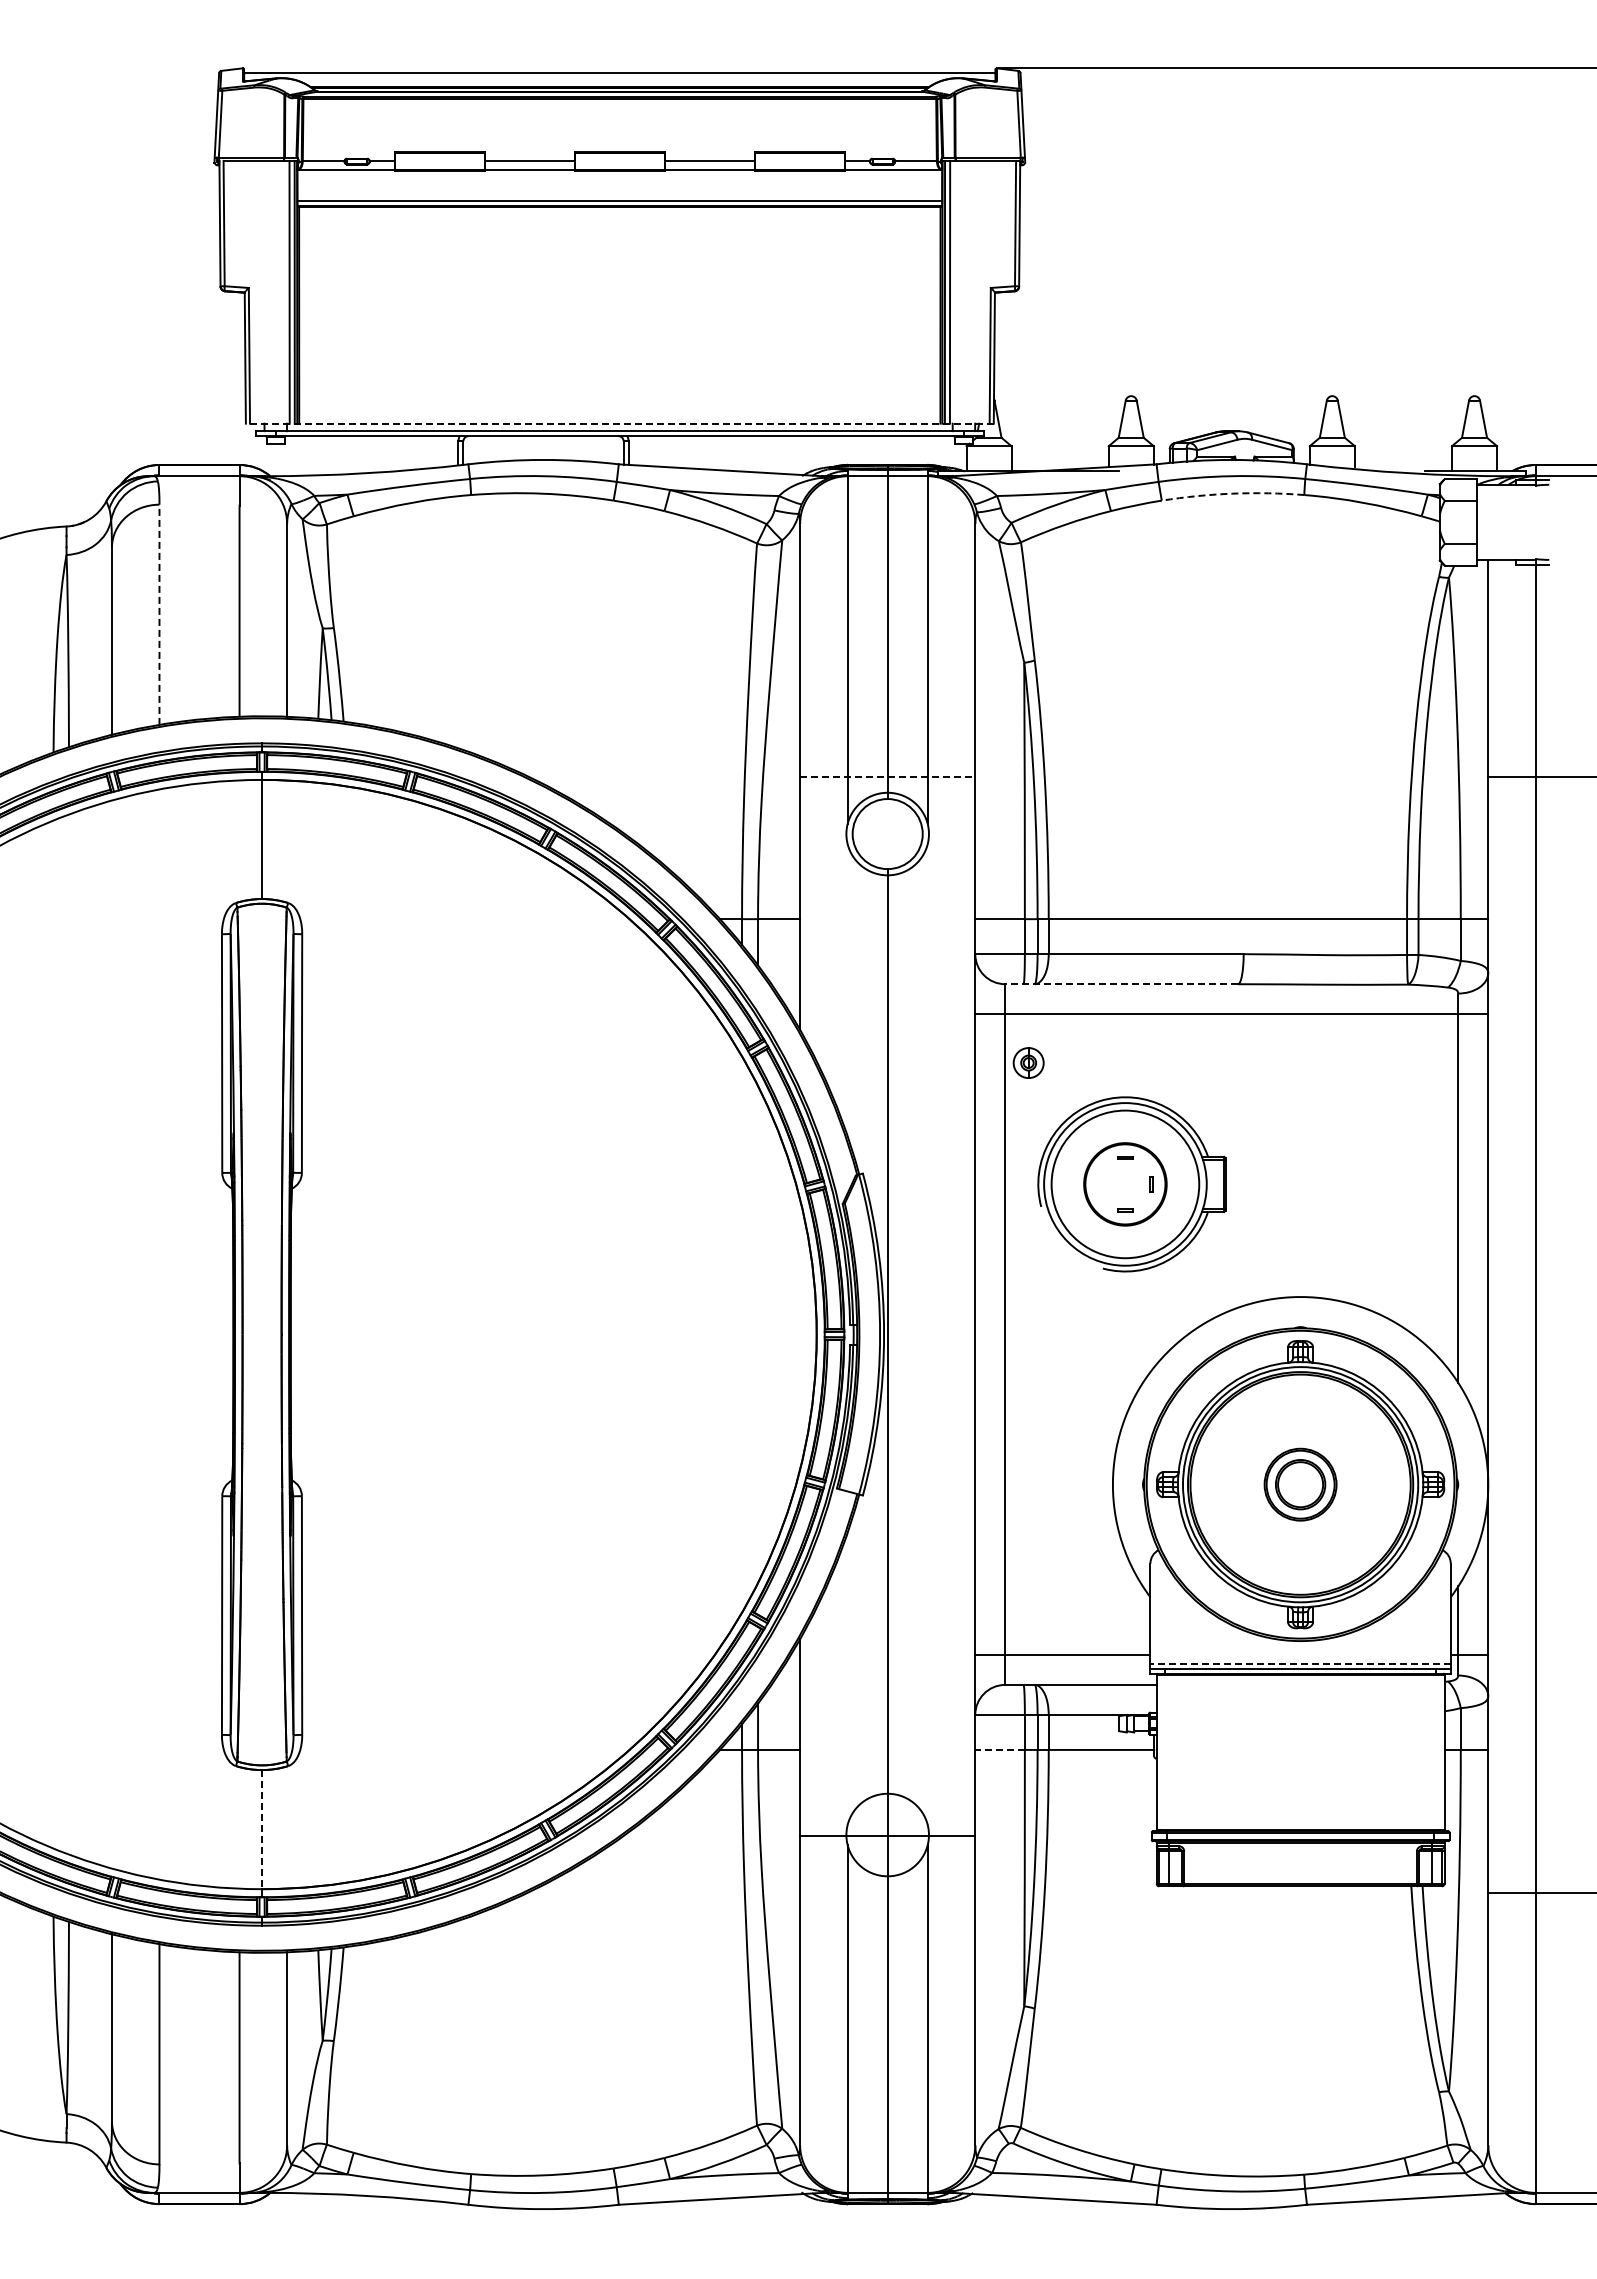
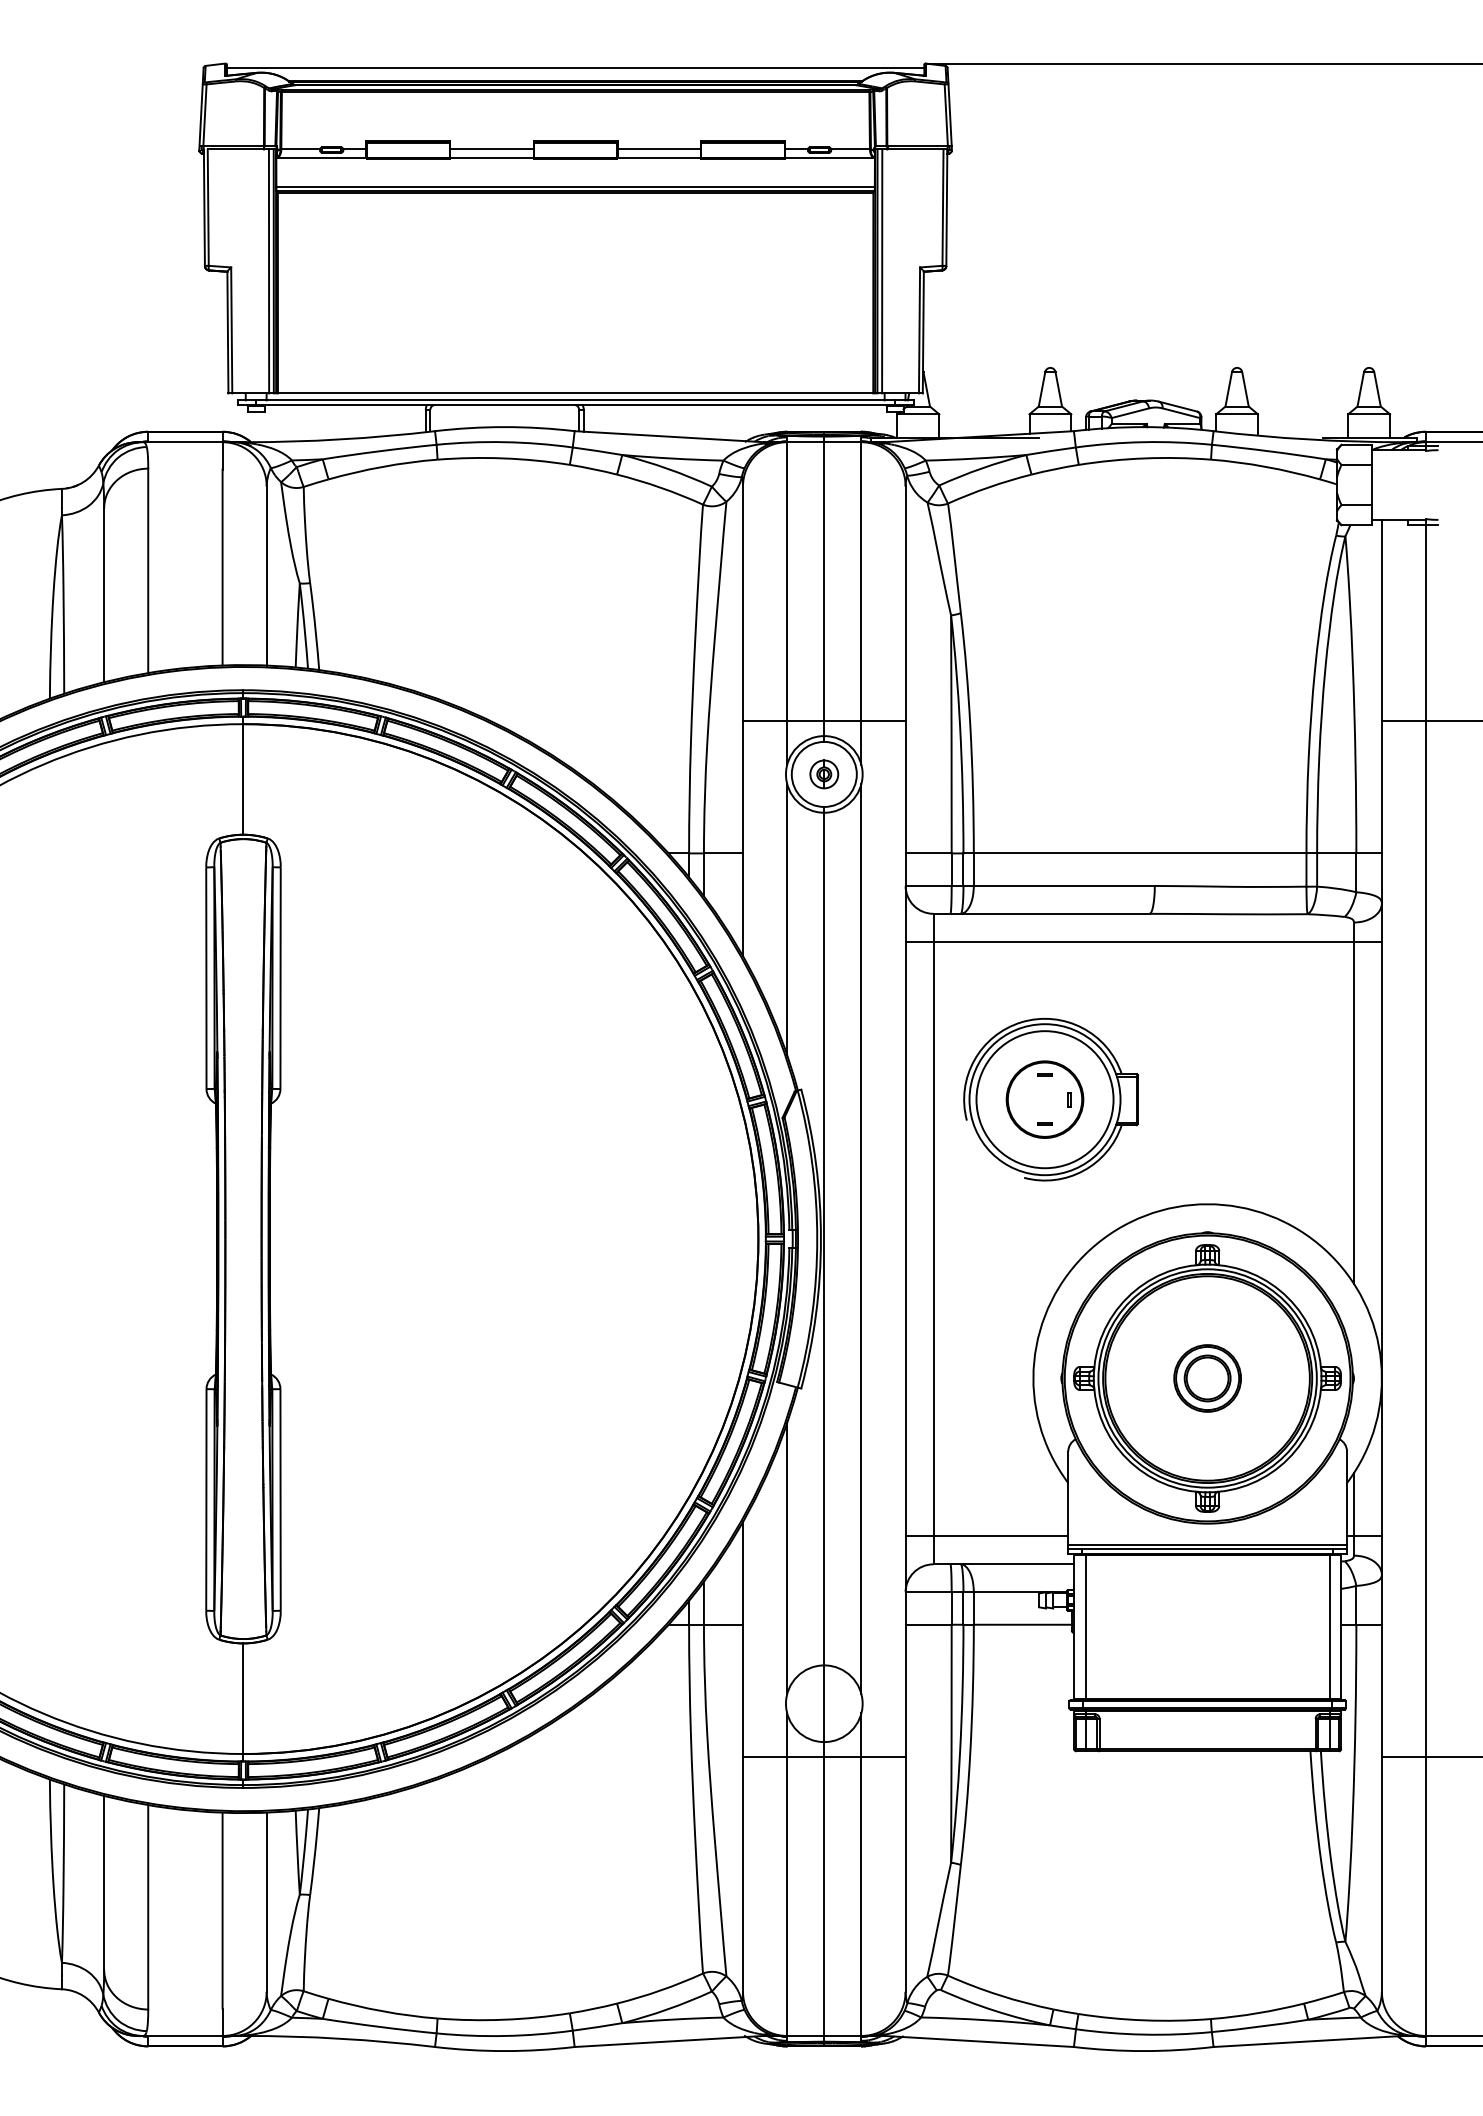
line: (619, 423) -> (575, 393), dashed -> solid
arc: (1232, 493) -> (1144, 458), dashed -> solid
line: (159, 614) -> (148, 570), dashed -> solid
line: (887, 776) -> (824, 720), dashed -> solid
line: (1121, 984) -> (1041, 914), dashed -> solid
line: (847, 990) -> (786, 919), added
part: (1028, 1062) -> (824, 773), moved
line: (927, 1334) -> (861, 1239), added
line: (1300, 1663) -> (1207, 1544), dashed -> solid
line: (847, 1678) -> (786, 1558), added
line: (1000, 1749) -> (929, 1624), dashed -> solid
line: (1169, 1752) -> (1085, 1627), added
line: (1431, 1752) -> (1329, 1627), added
line: (262, 1829) -> (243, 1698), dashed -> solid
line: (887, 1835) -> (824, 1757), moved

